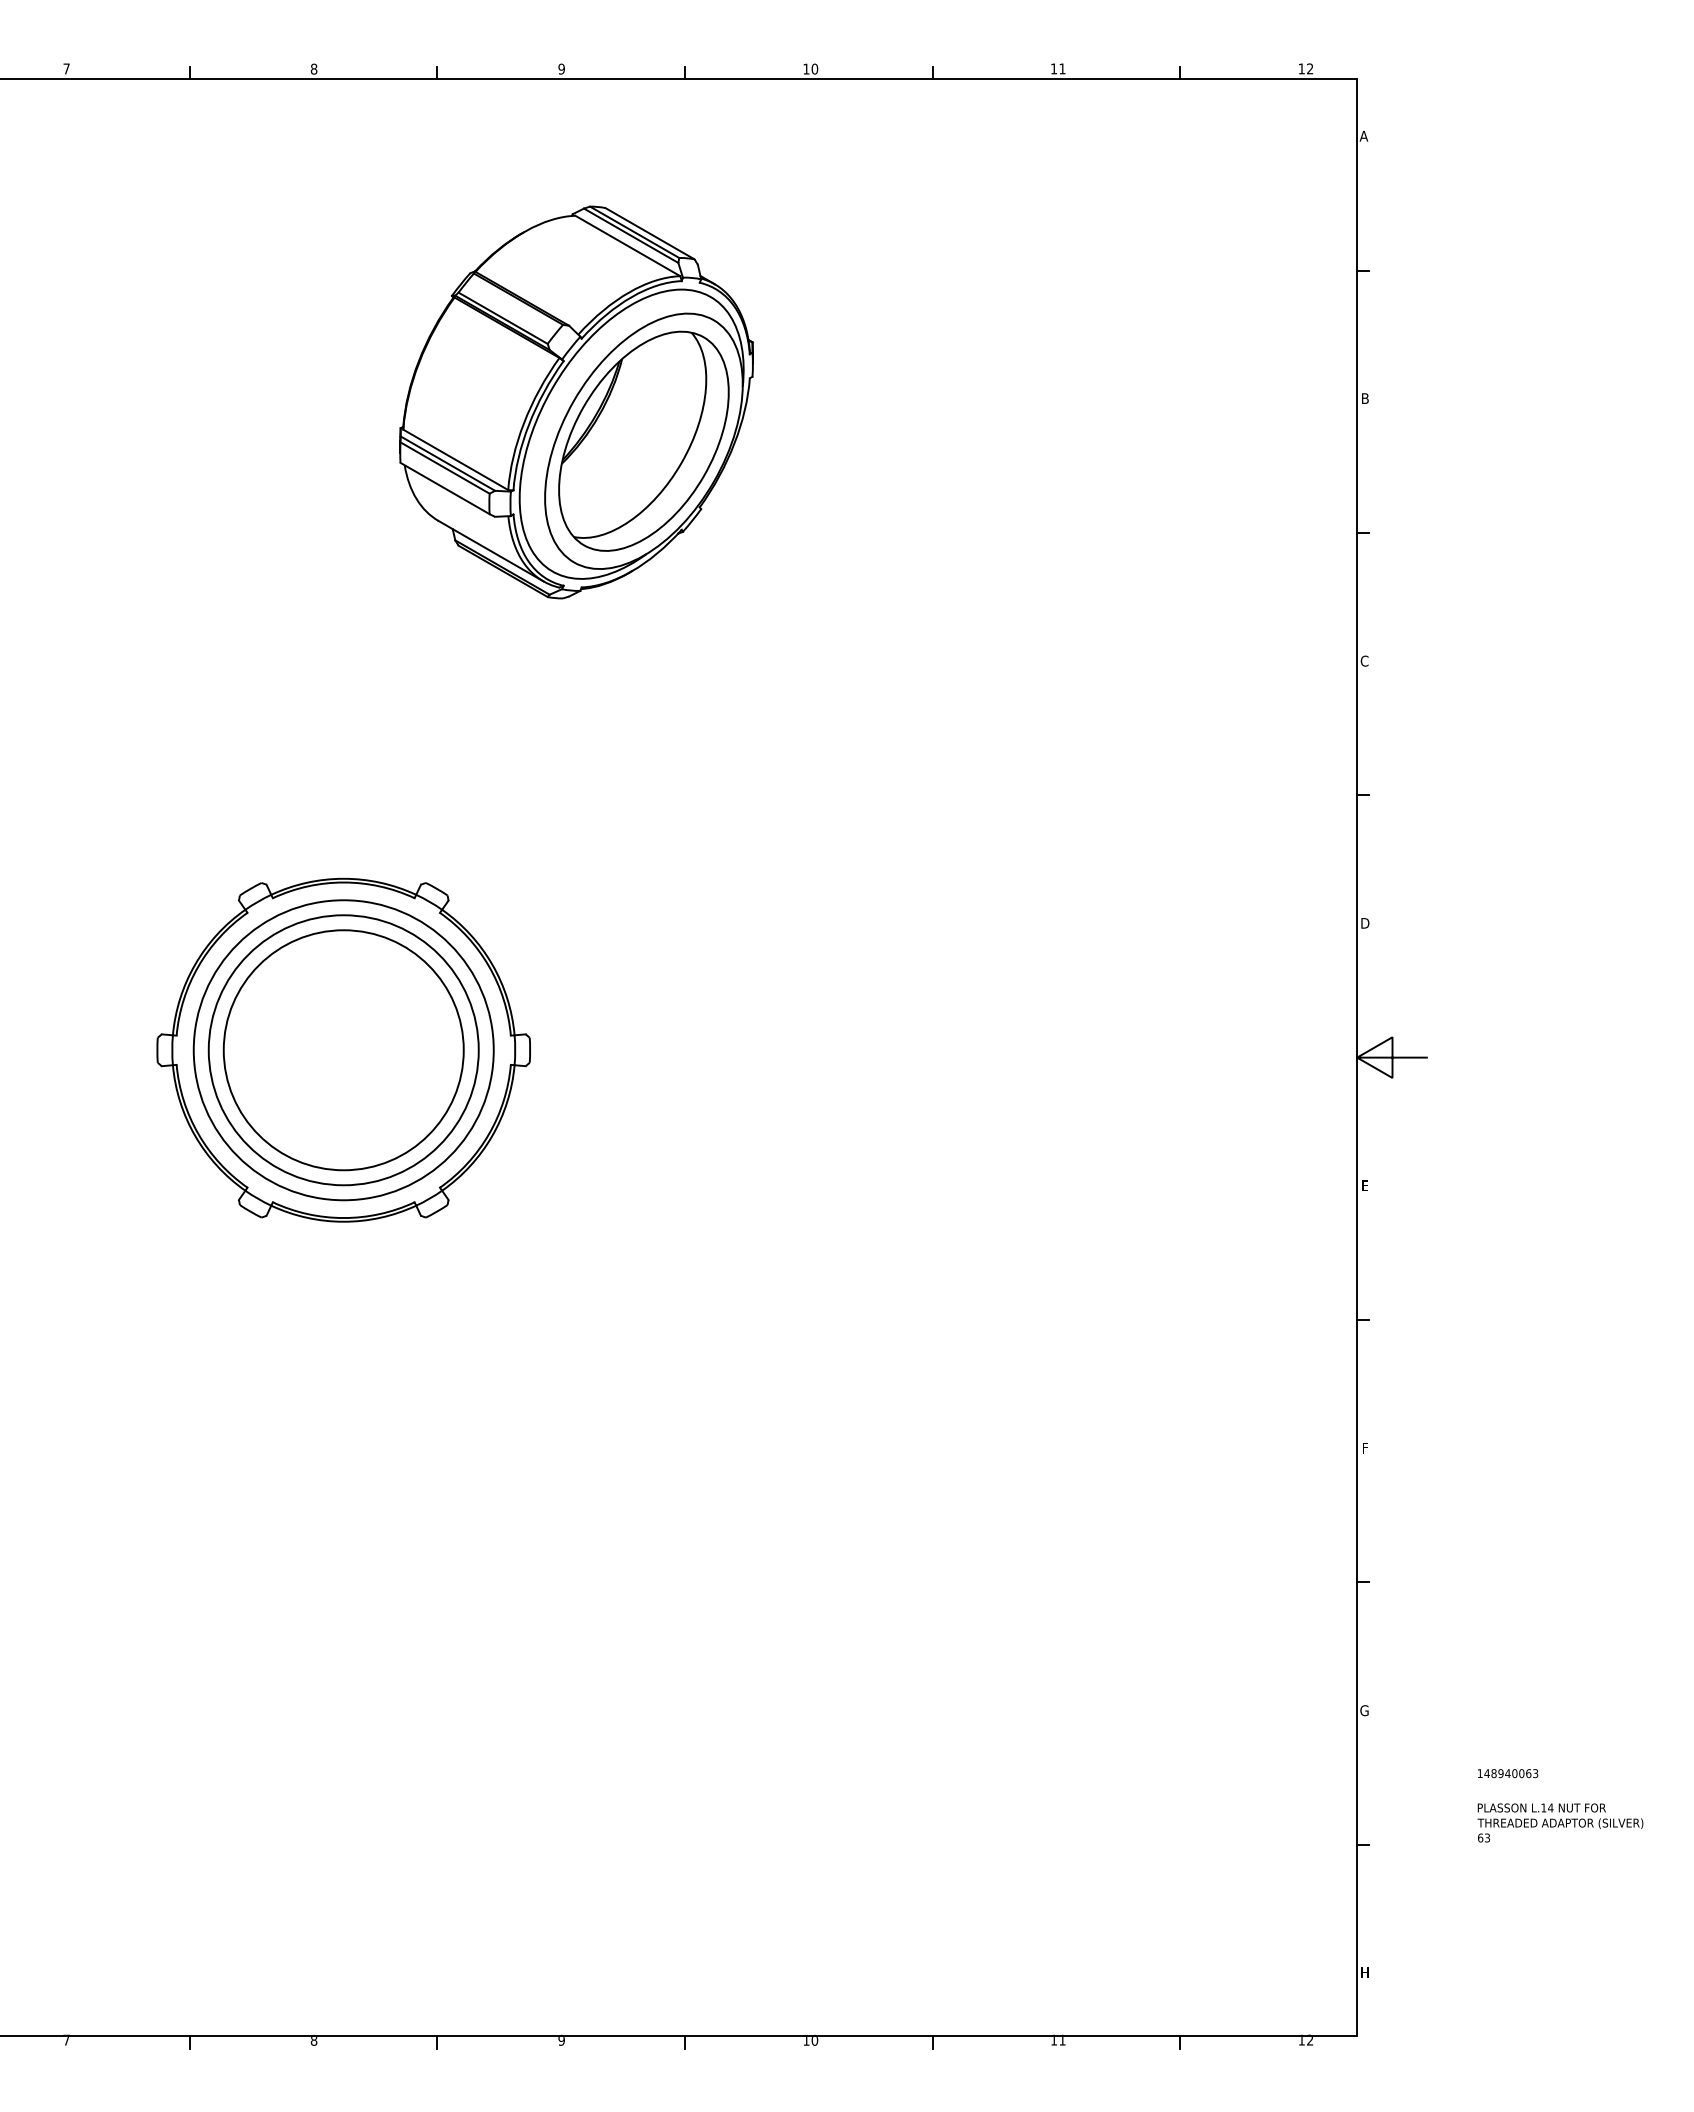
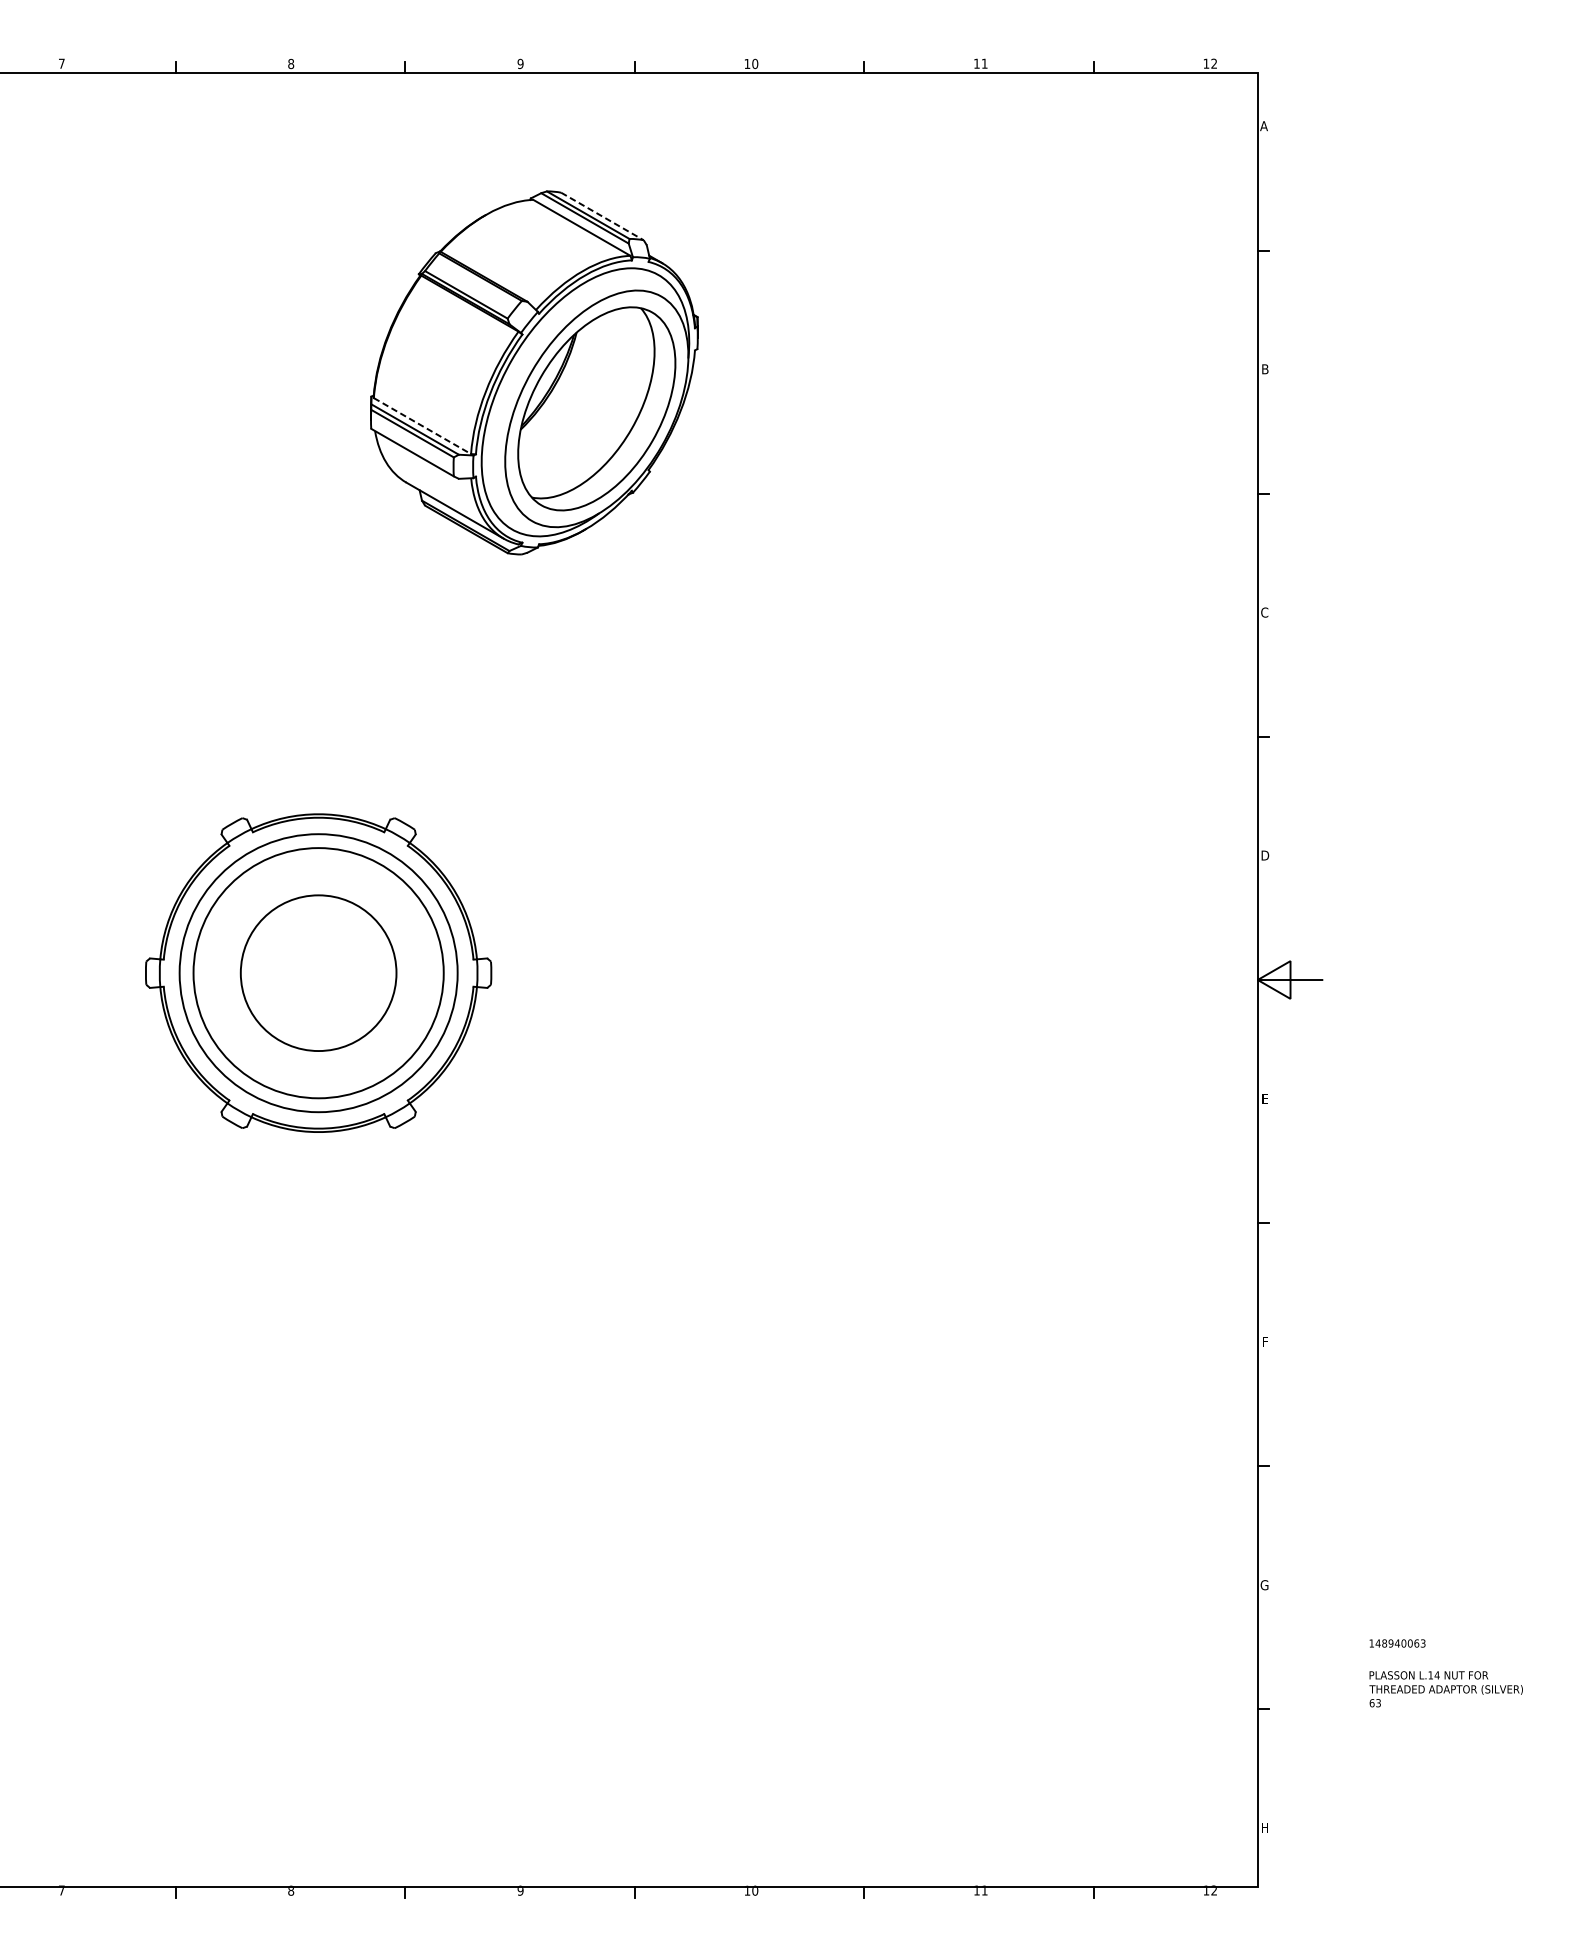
line: (650, 233) -> (602, 216), solid -> dashed
line: (455, 459) -> (422, 425), solid -> dashed
circle: (343, 1050) -> (318, 973), size x0.7

